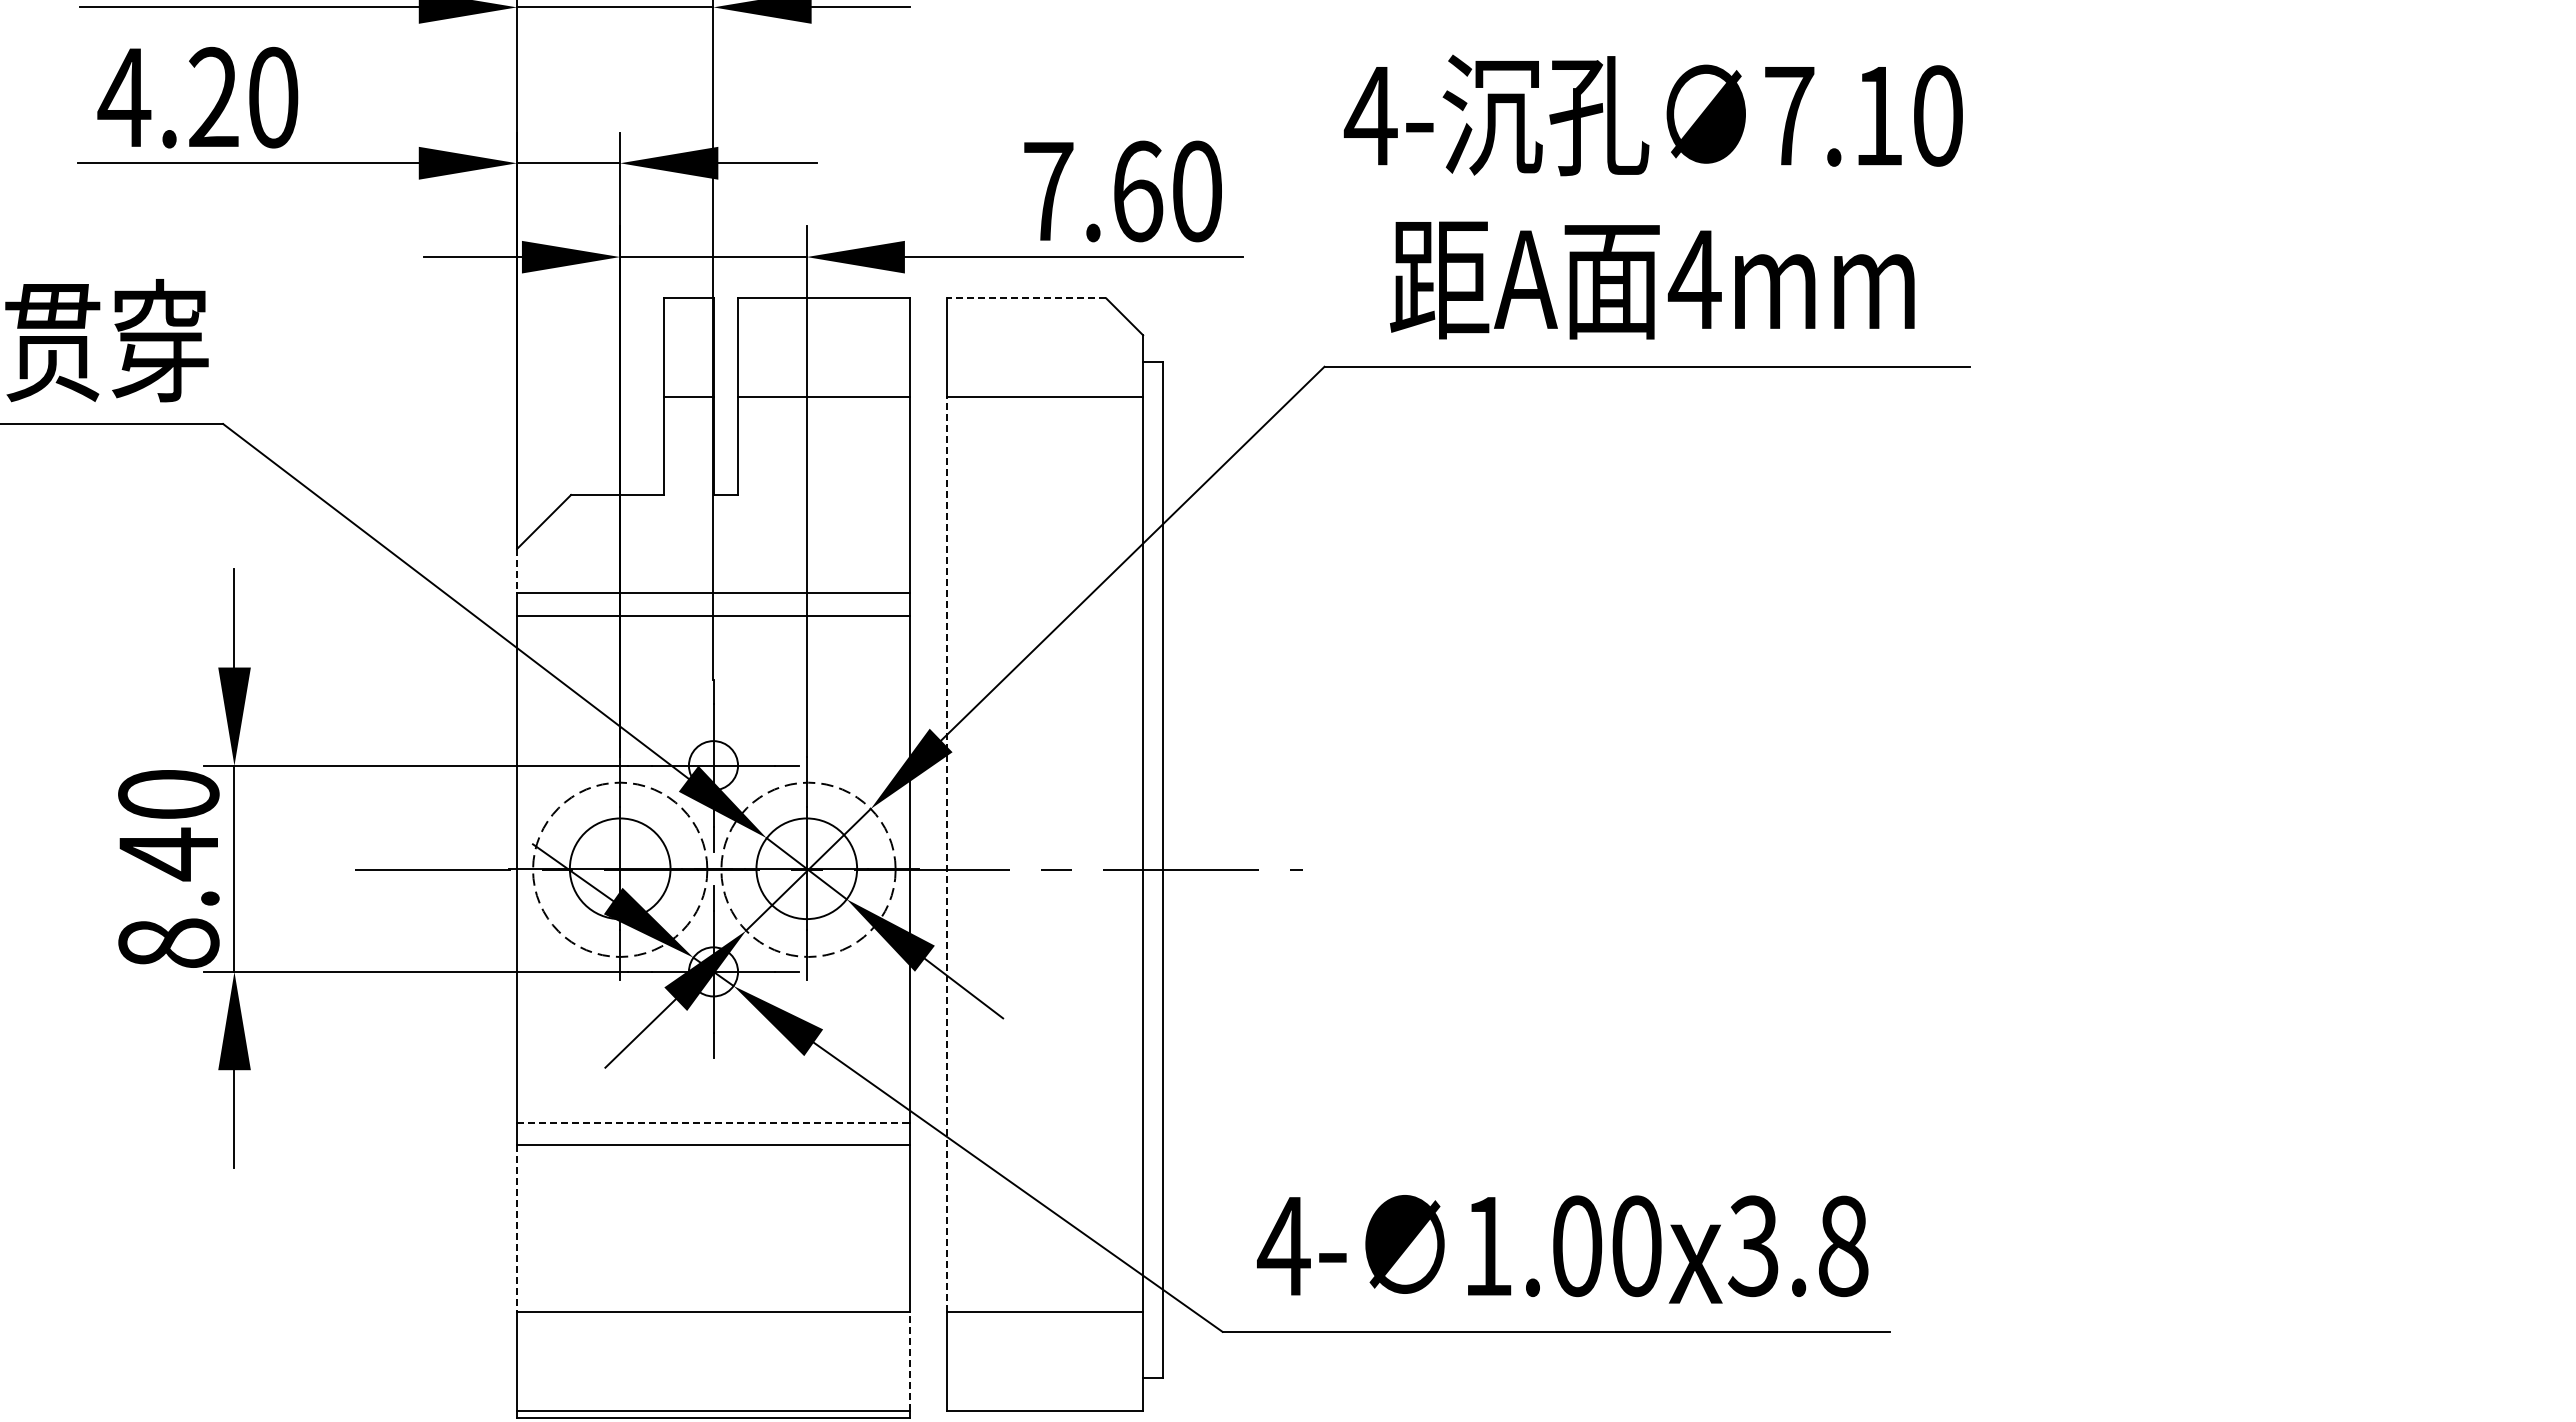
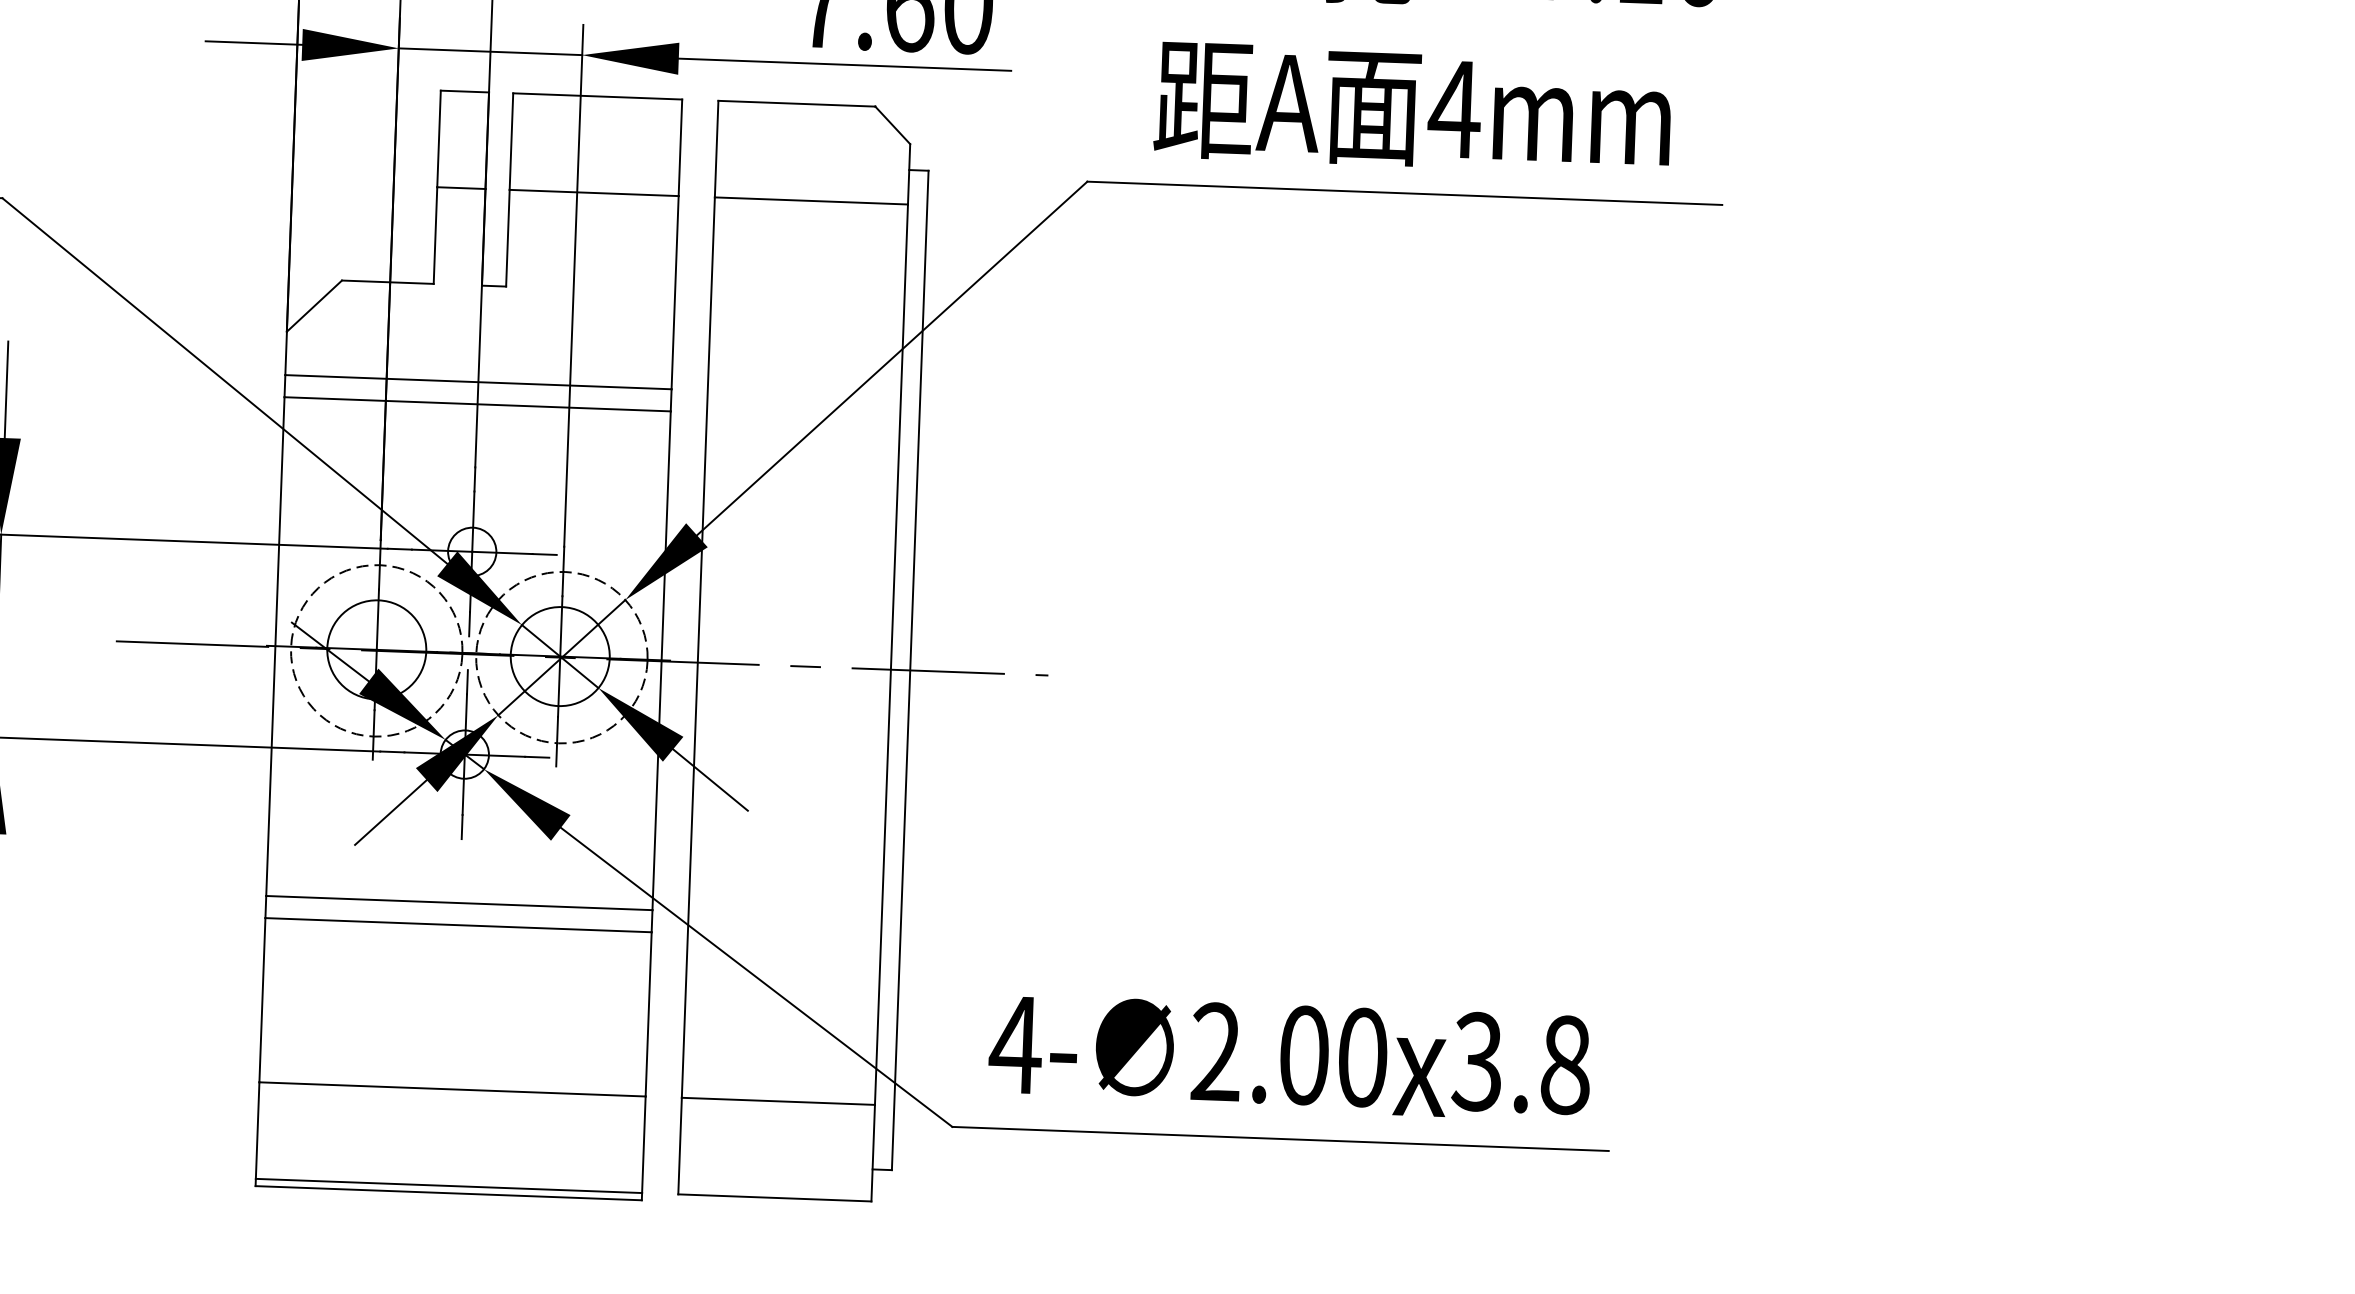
line: (1026, 298) -> (796, 103), dashed -> solid
line: (517, 571) -> (286, 353), dashed -> solid
line: (946, 854) -> (698, 647), dashed -> solid
line: (714, 1122) -> (460, 902), dashed -> solid
line: (517, 1228) -> (262, 999), dashed -> solid
text: (1487, 1245) -> (1215, 1051), 1.00 -> 2.00
line: (909, 1361) -> (643, 1144), dashed -> solid

